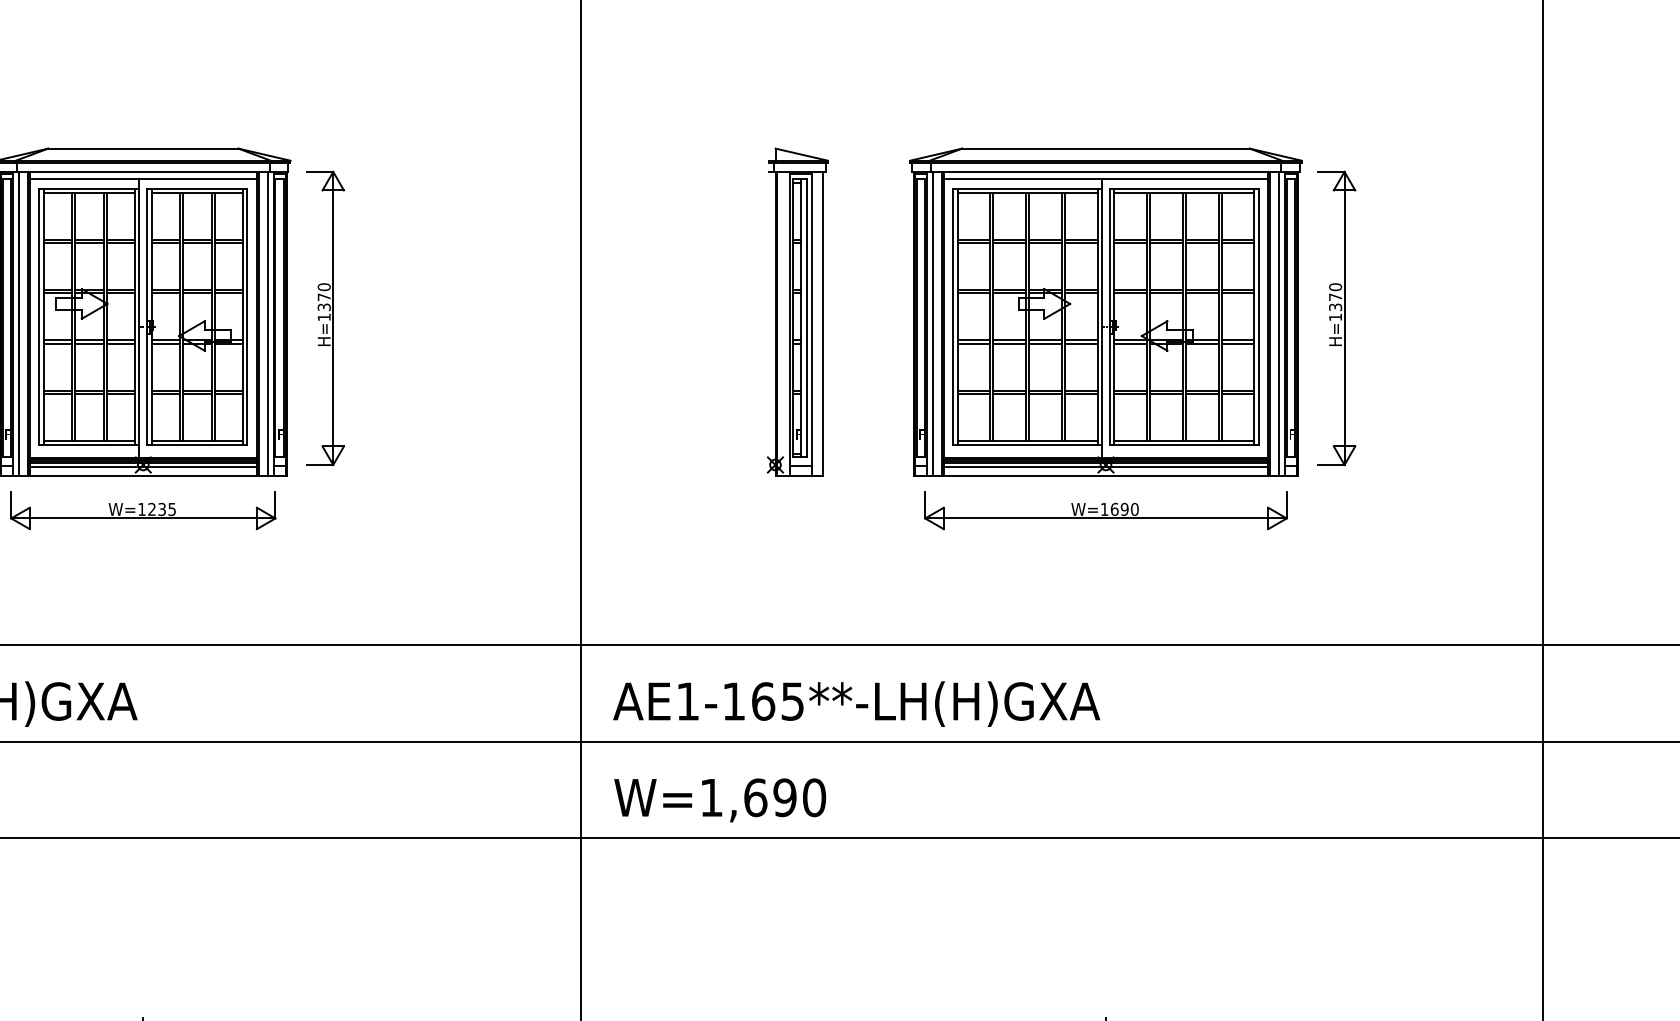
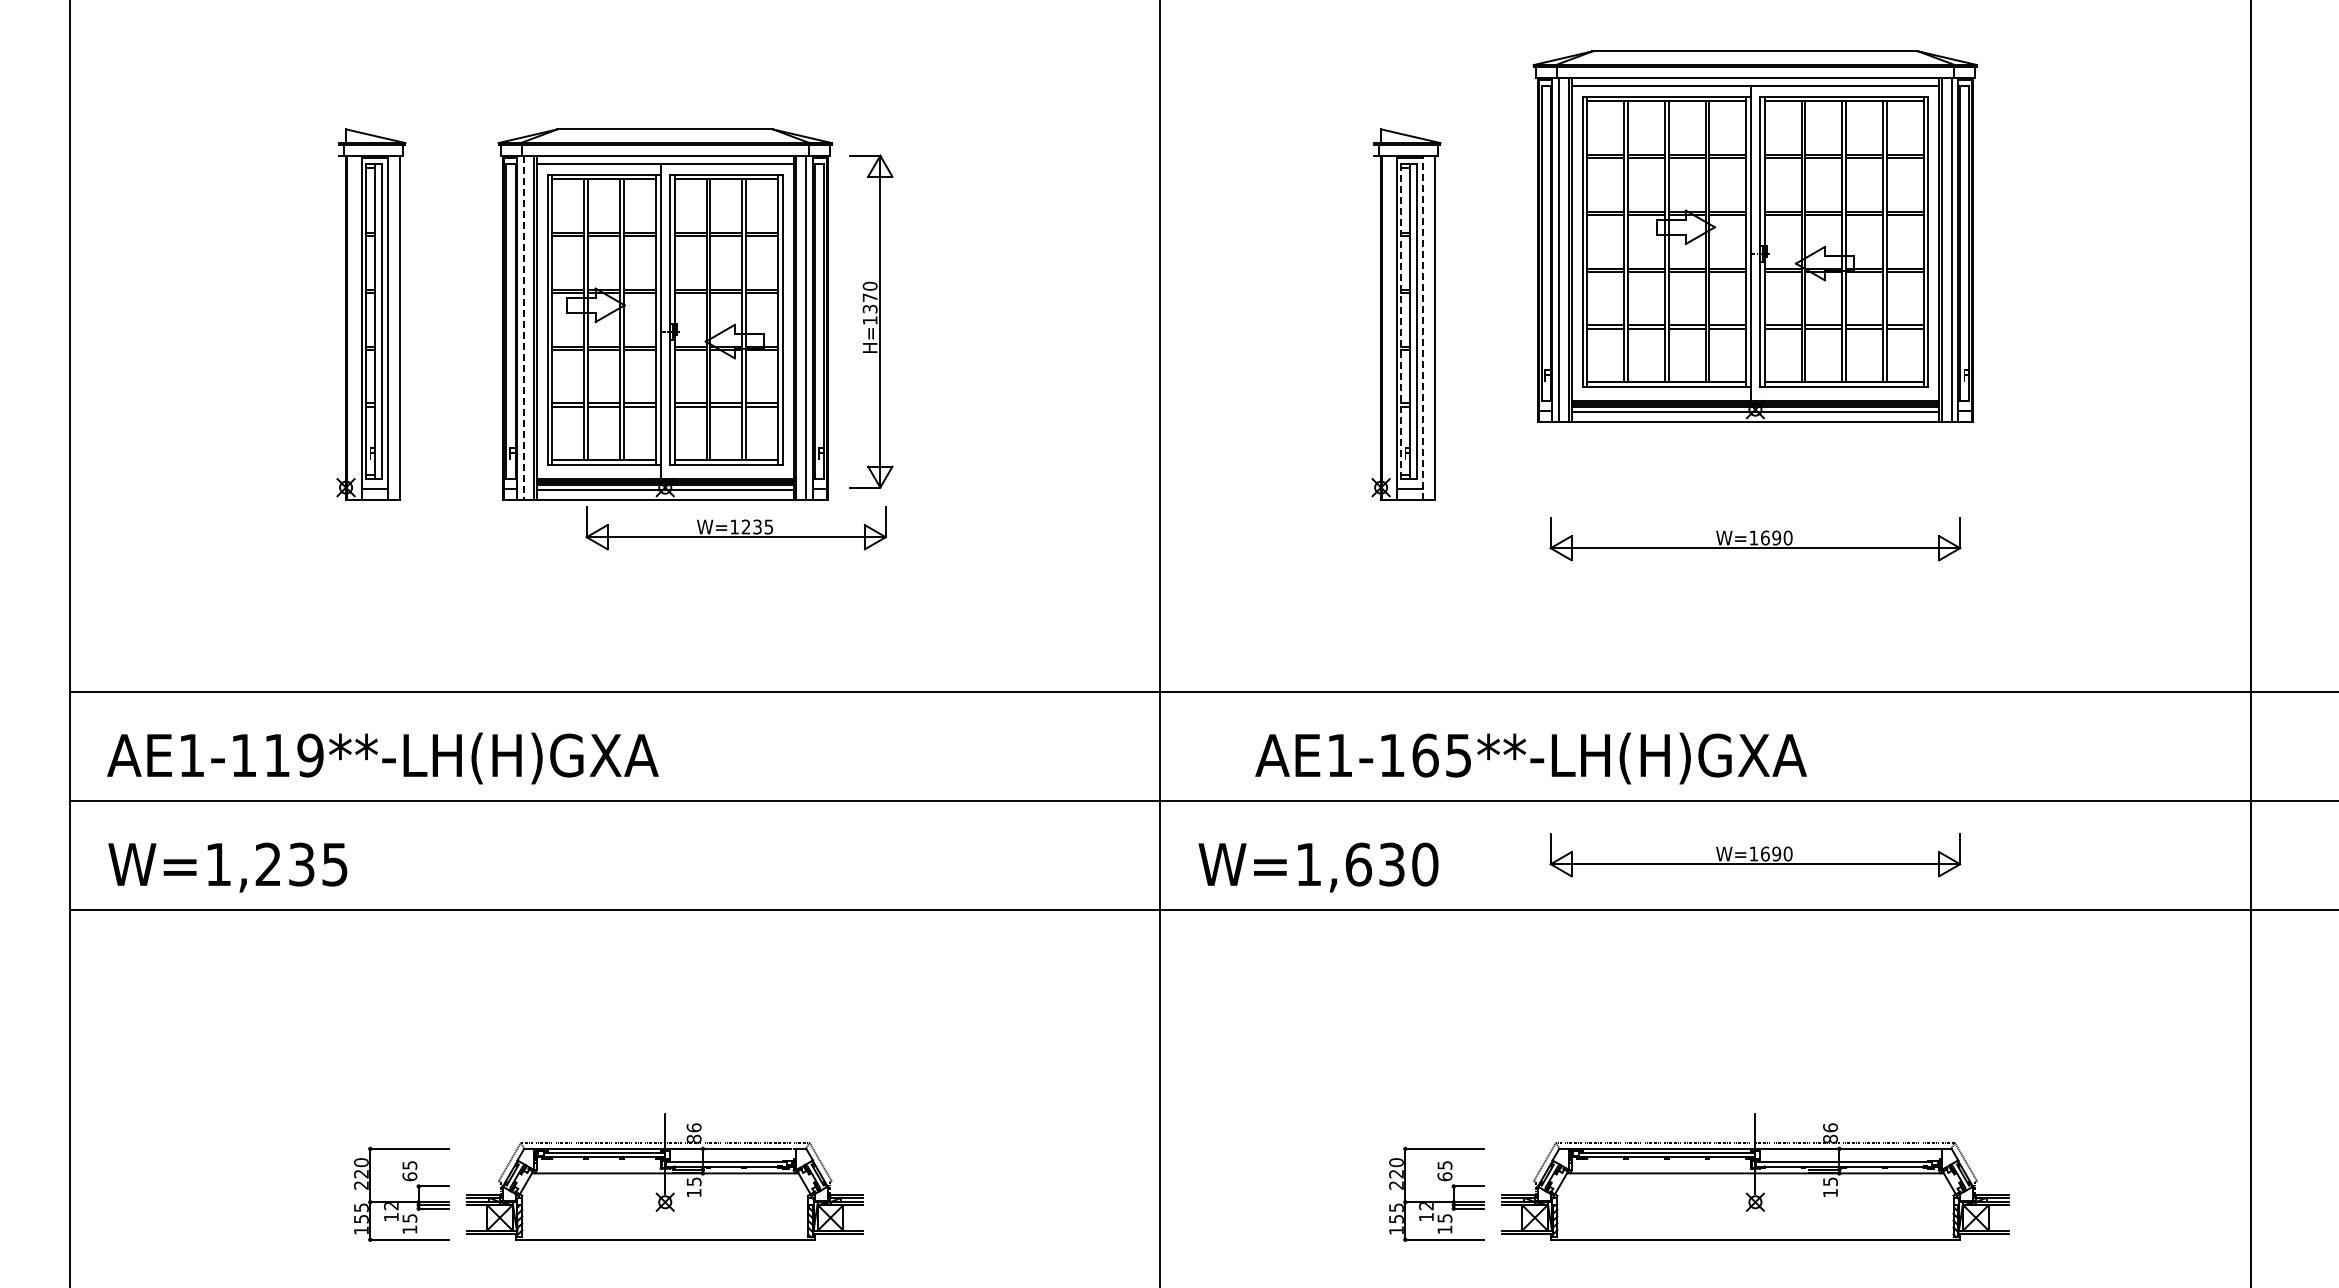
part: (1106, 312) -> (1755, 236), moved
line: (793, 317) -> (1401, 320), solid -> dashed
part: (1336, 318) -> (2016, 321), removed
line: (19, 323) -> (524, 327), solid -> dashed
line: (812, 323) -> (1422, 327), solid -> dashed
part: (142, 510) -> (735, 528), moved
text: (856, 704) -> (1530, 758), moved
part: (1106, 789) -> (1755, 855), added
text: (784, 797) -> (1391, 864), W=1,690 -> W=1,630

